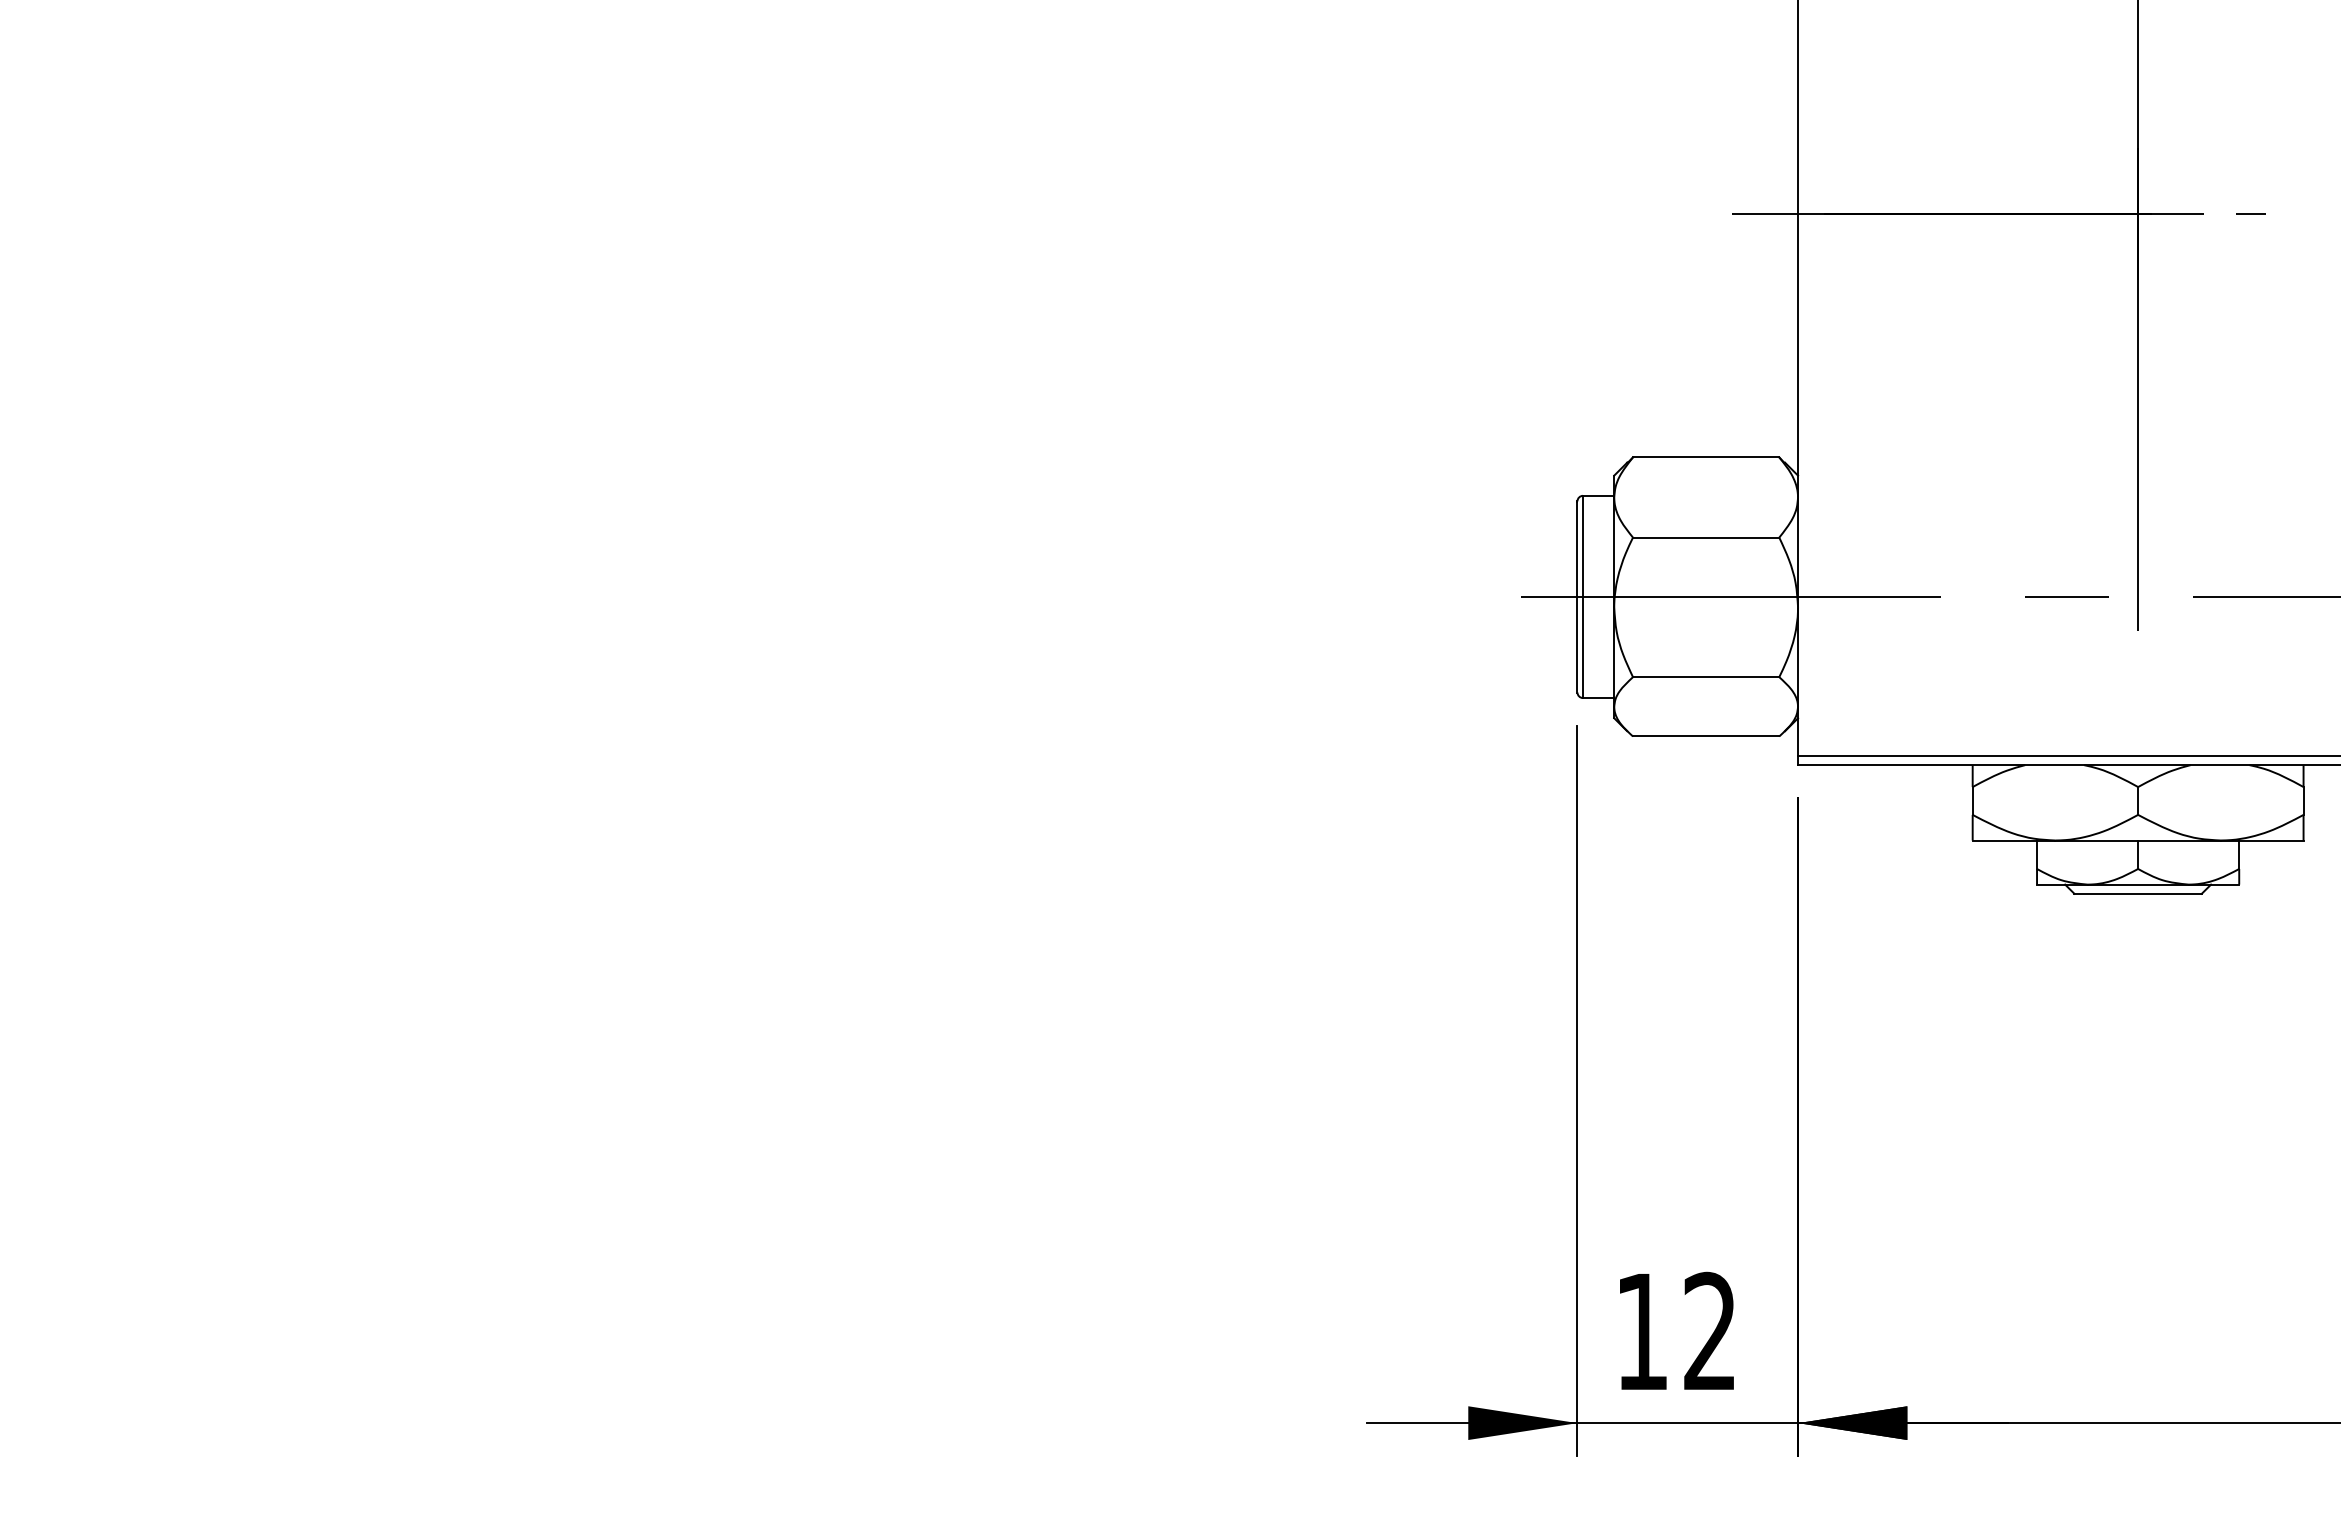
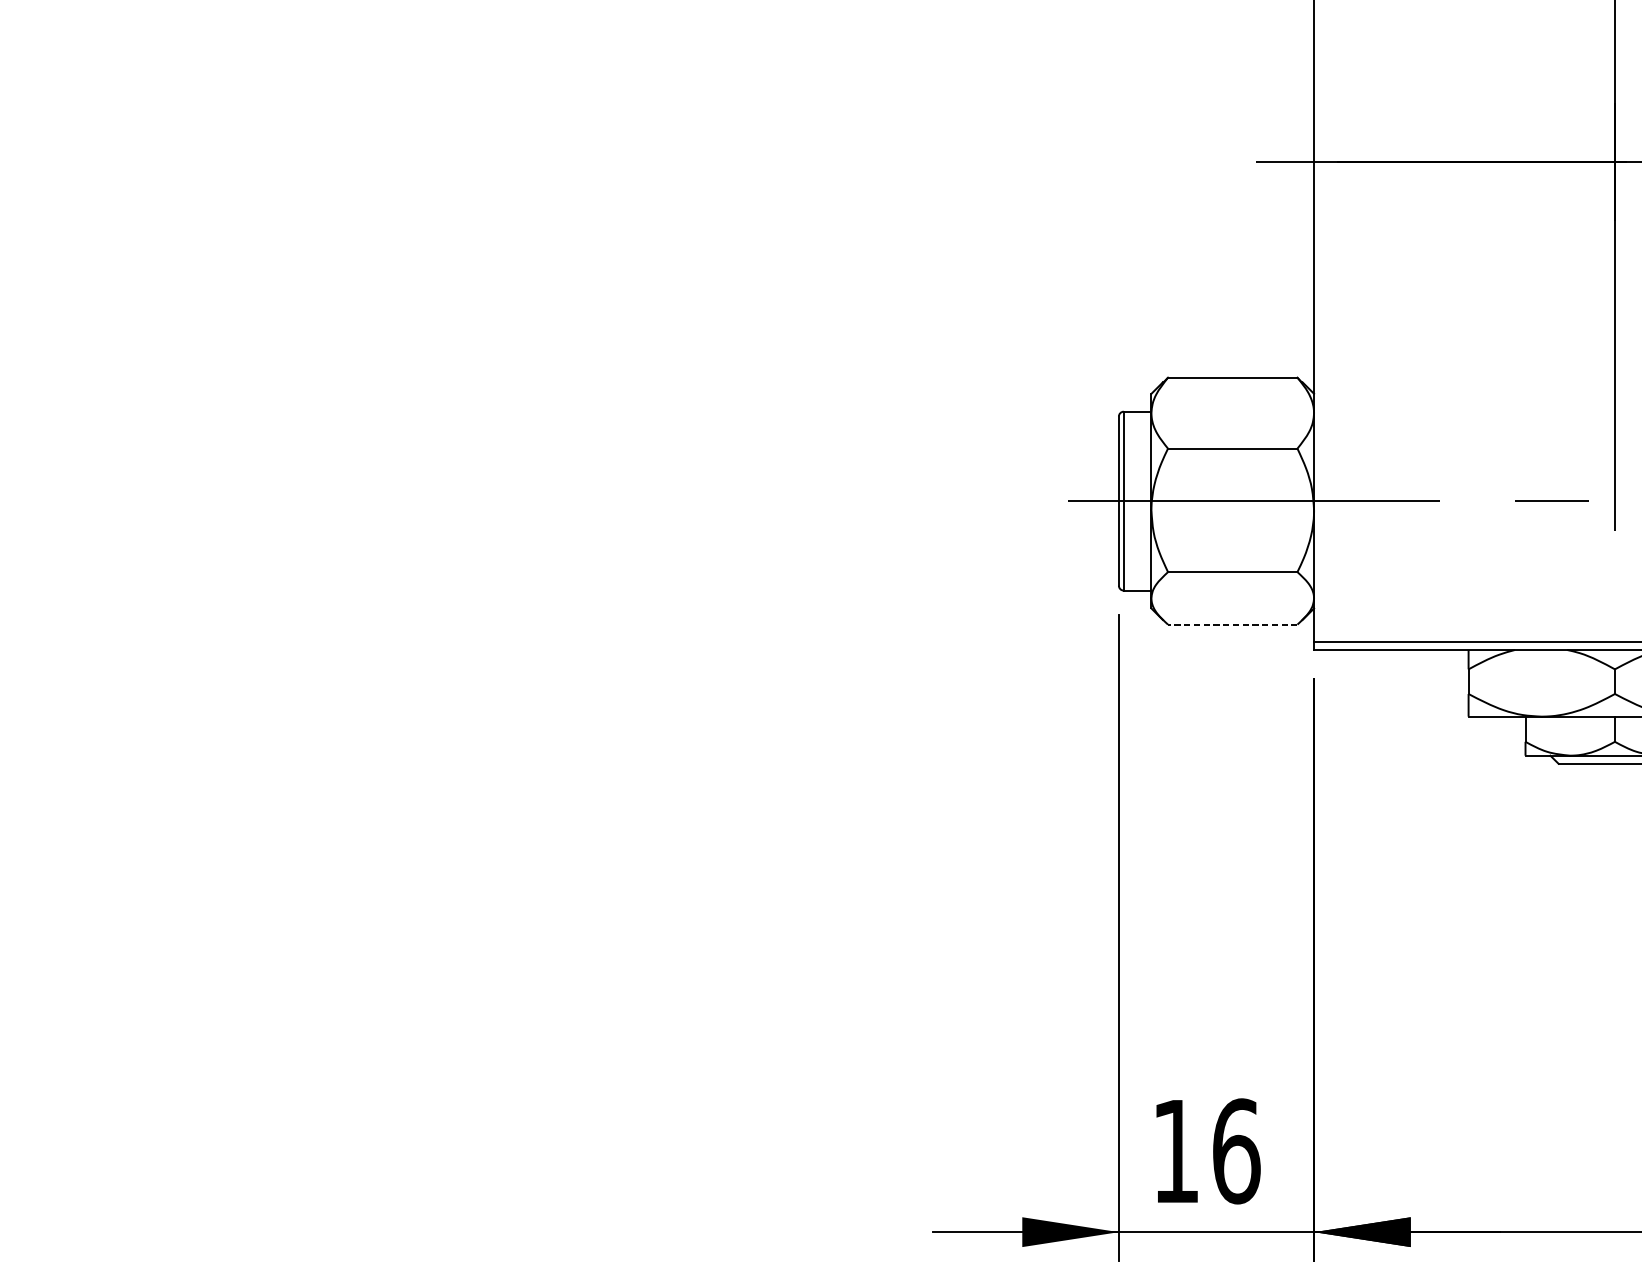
line: (1705, 736) -> (1232, 624), solid -> dashed
text: (1710, 1331) -> (1236, 1151), 12 -> 16

